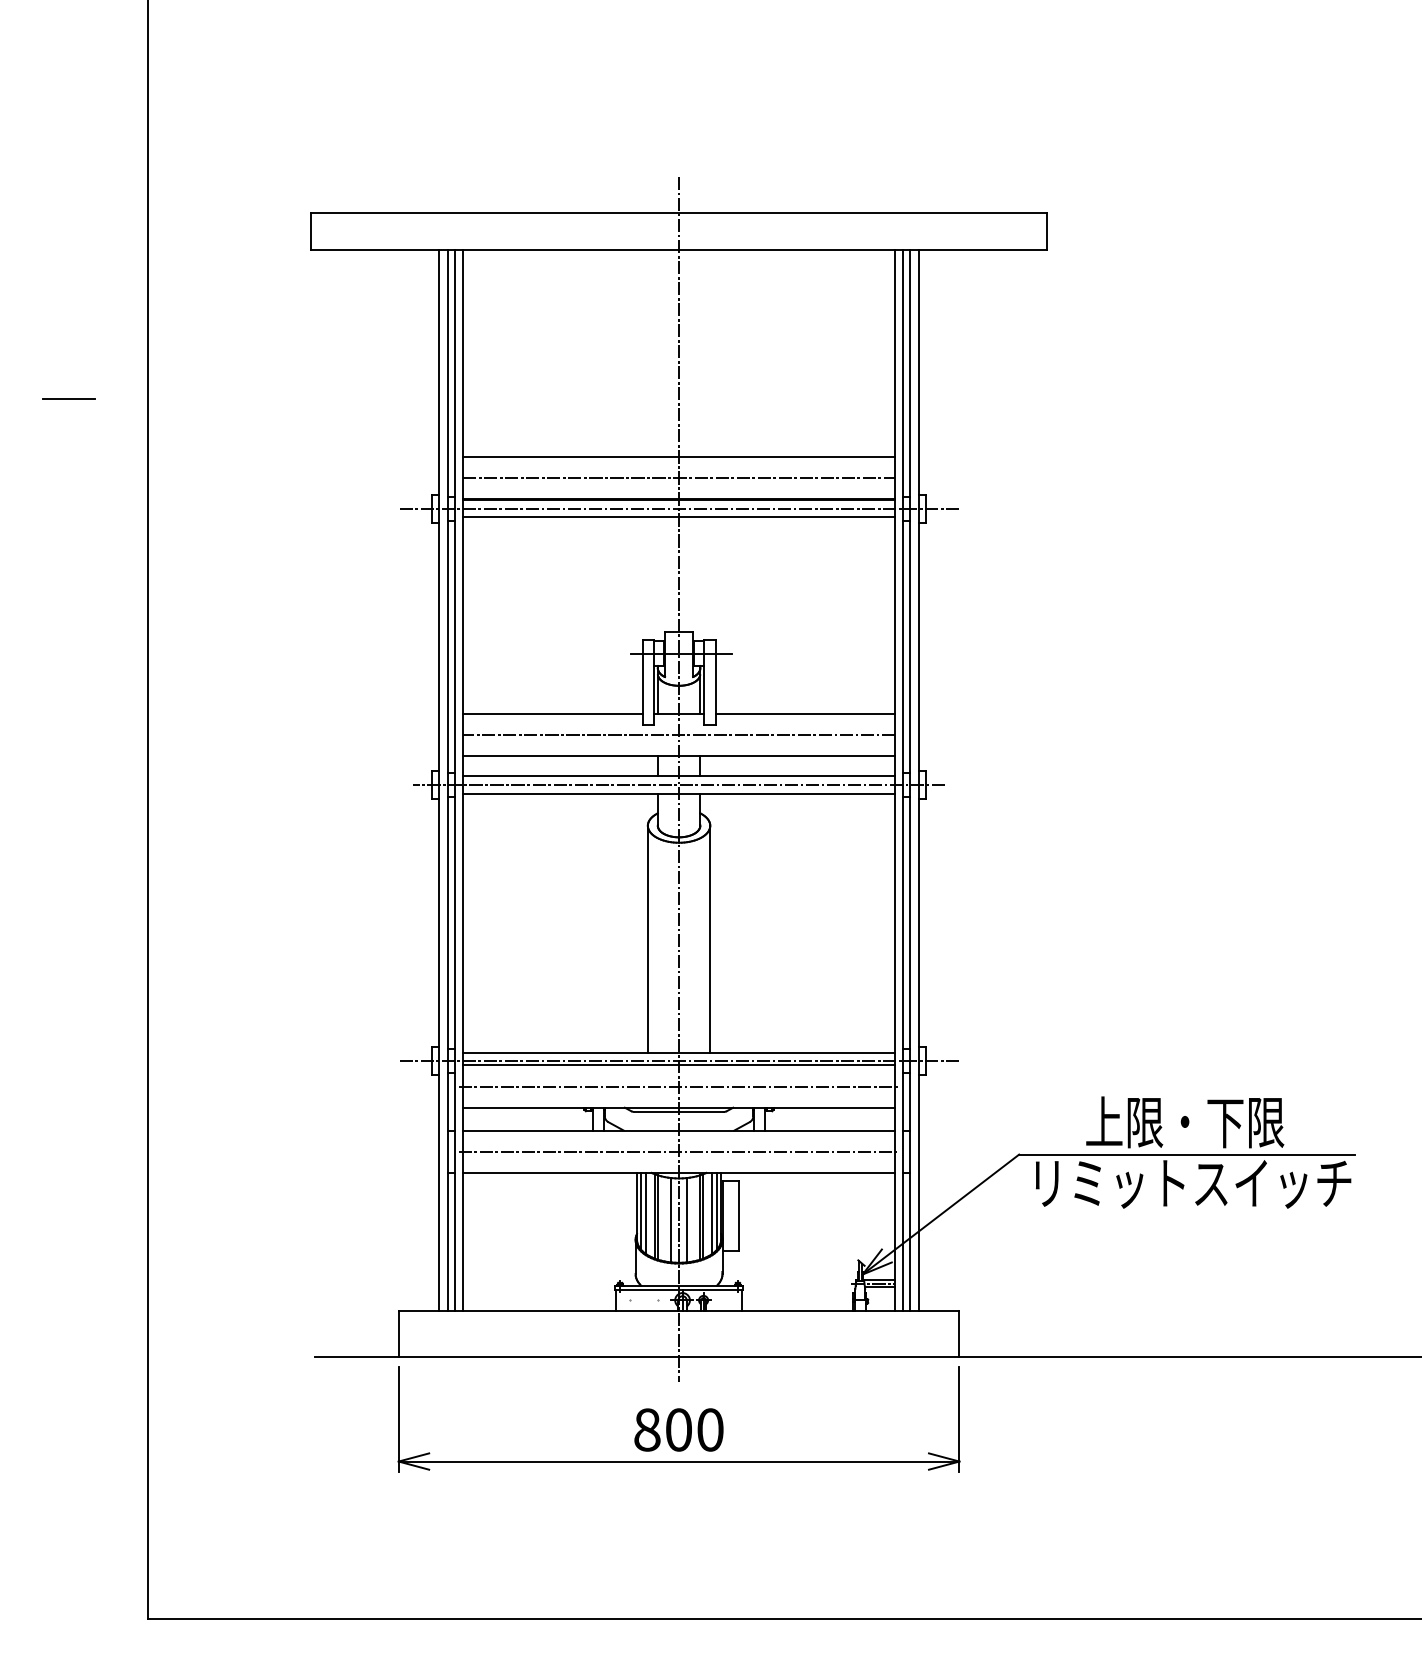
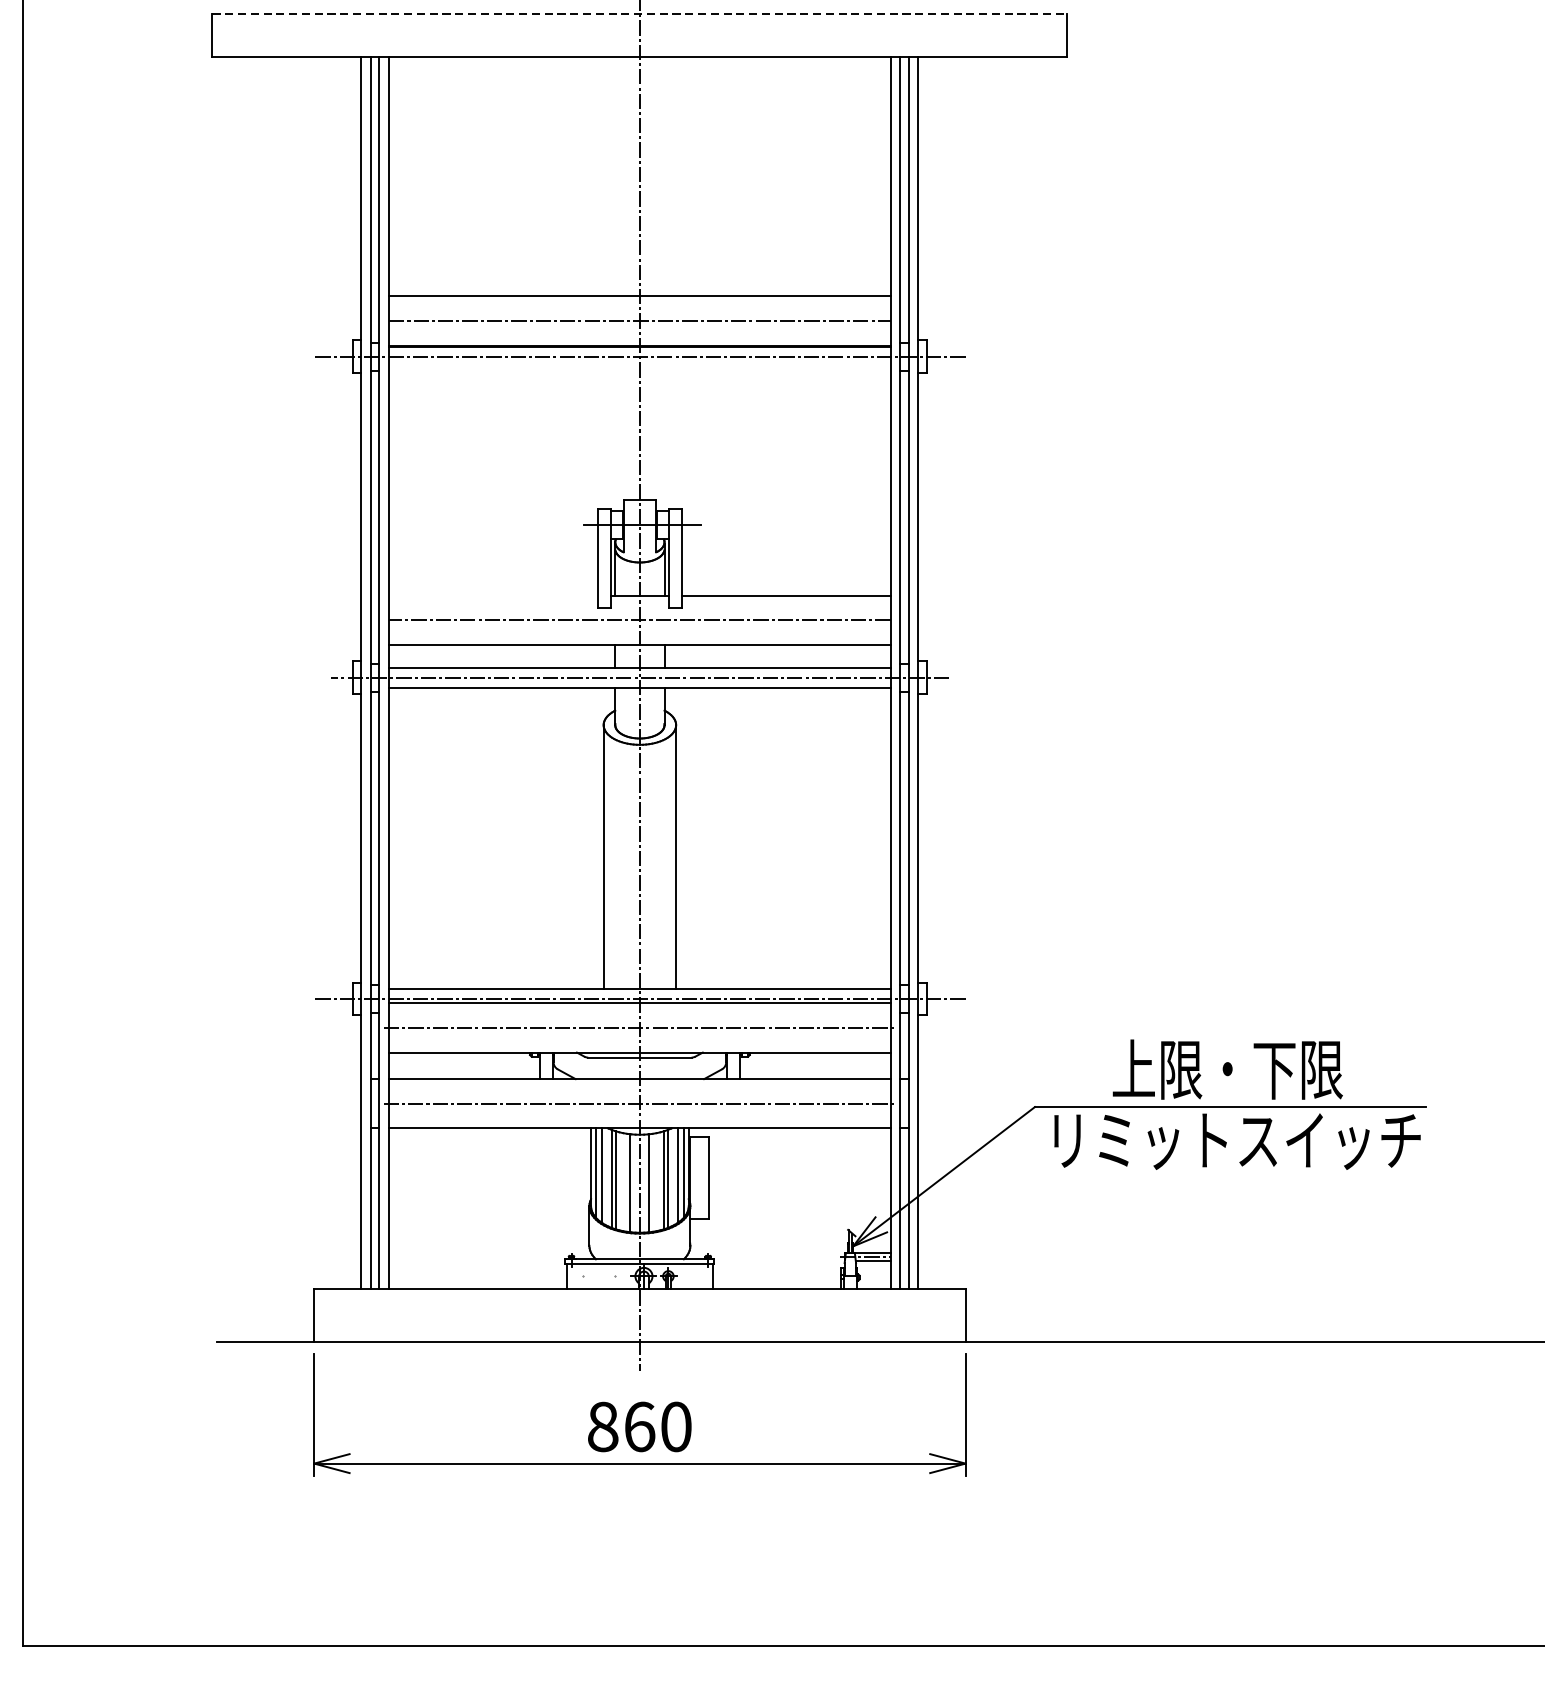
line: (679, 213) -> (640, 13), solid -> dashed
line: (678, 517) -> (639, 367), removed
line: (552, 714) -> (492, 595), removed
text: (679, 1429) -> (640, 1426), 800 -> 860

